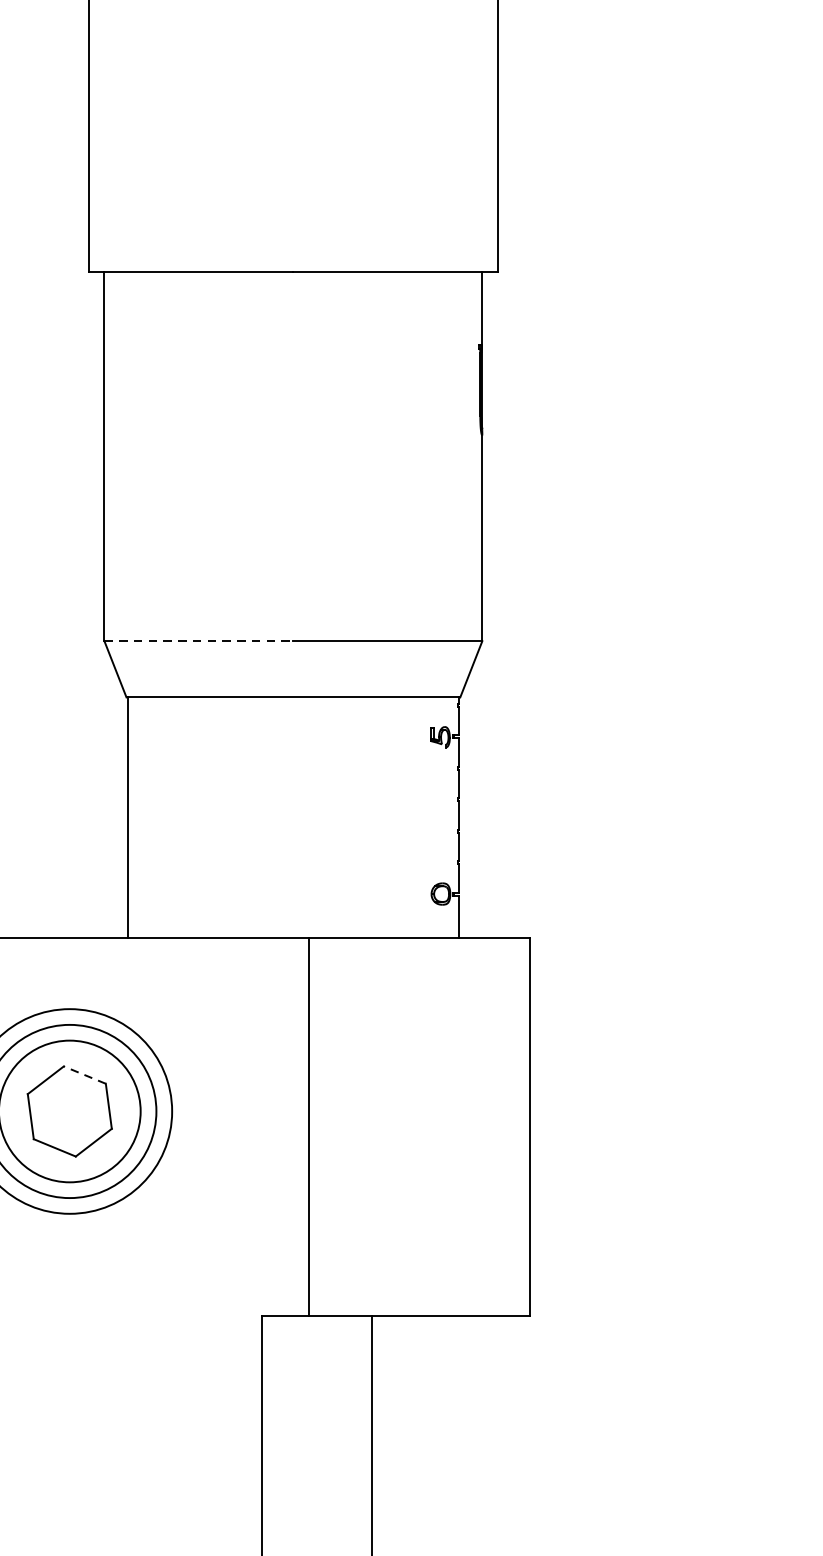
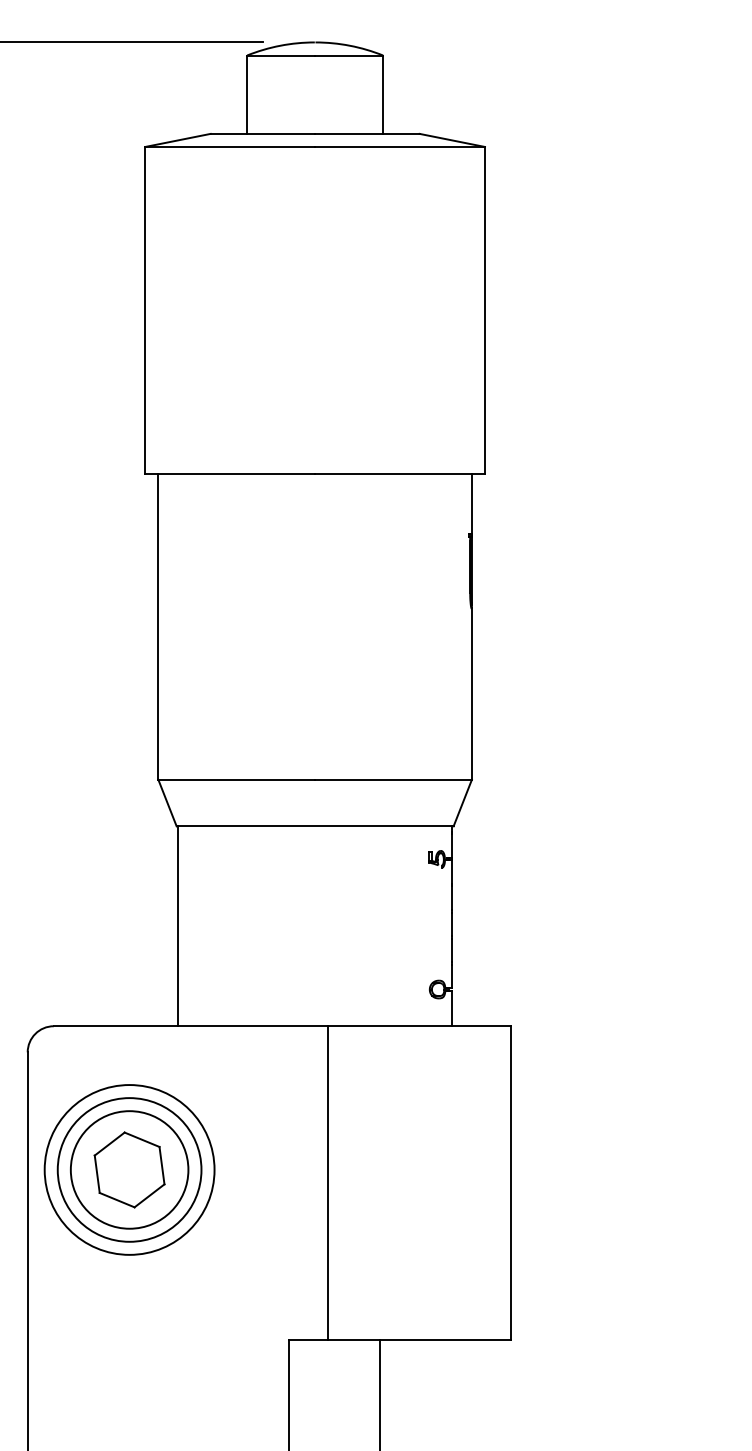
line: (199, 640) -> (237, 779), dashed -> solid
line: (85, 1074) -> (142, 1139), dashed -> solid

